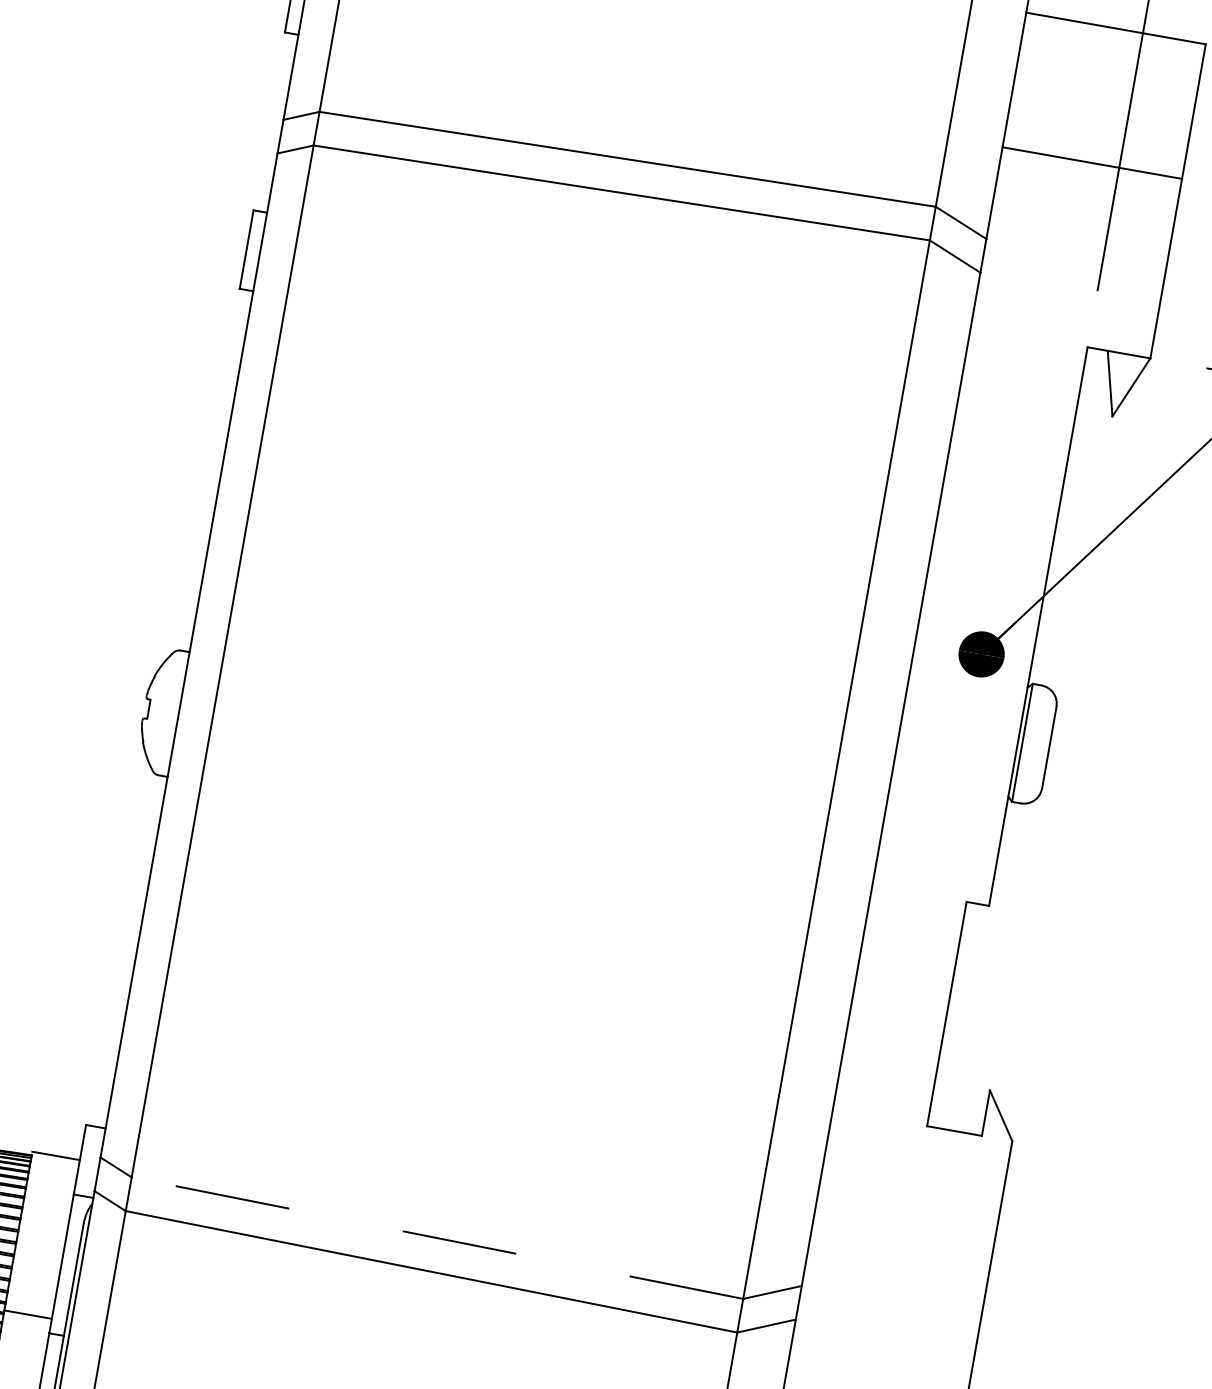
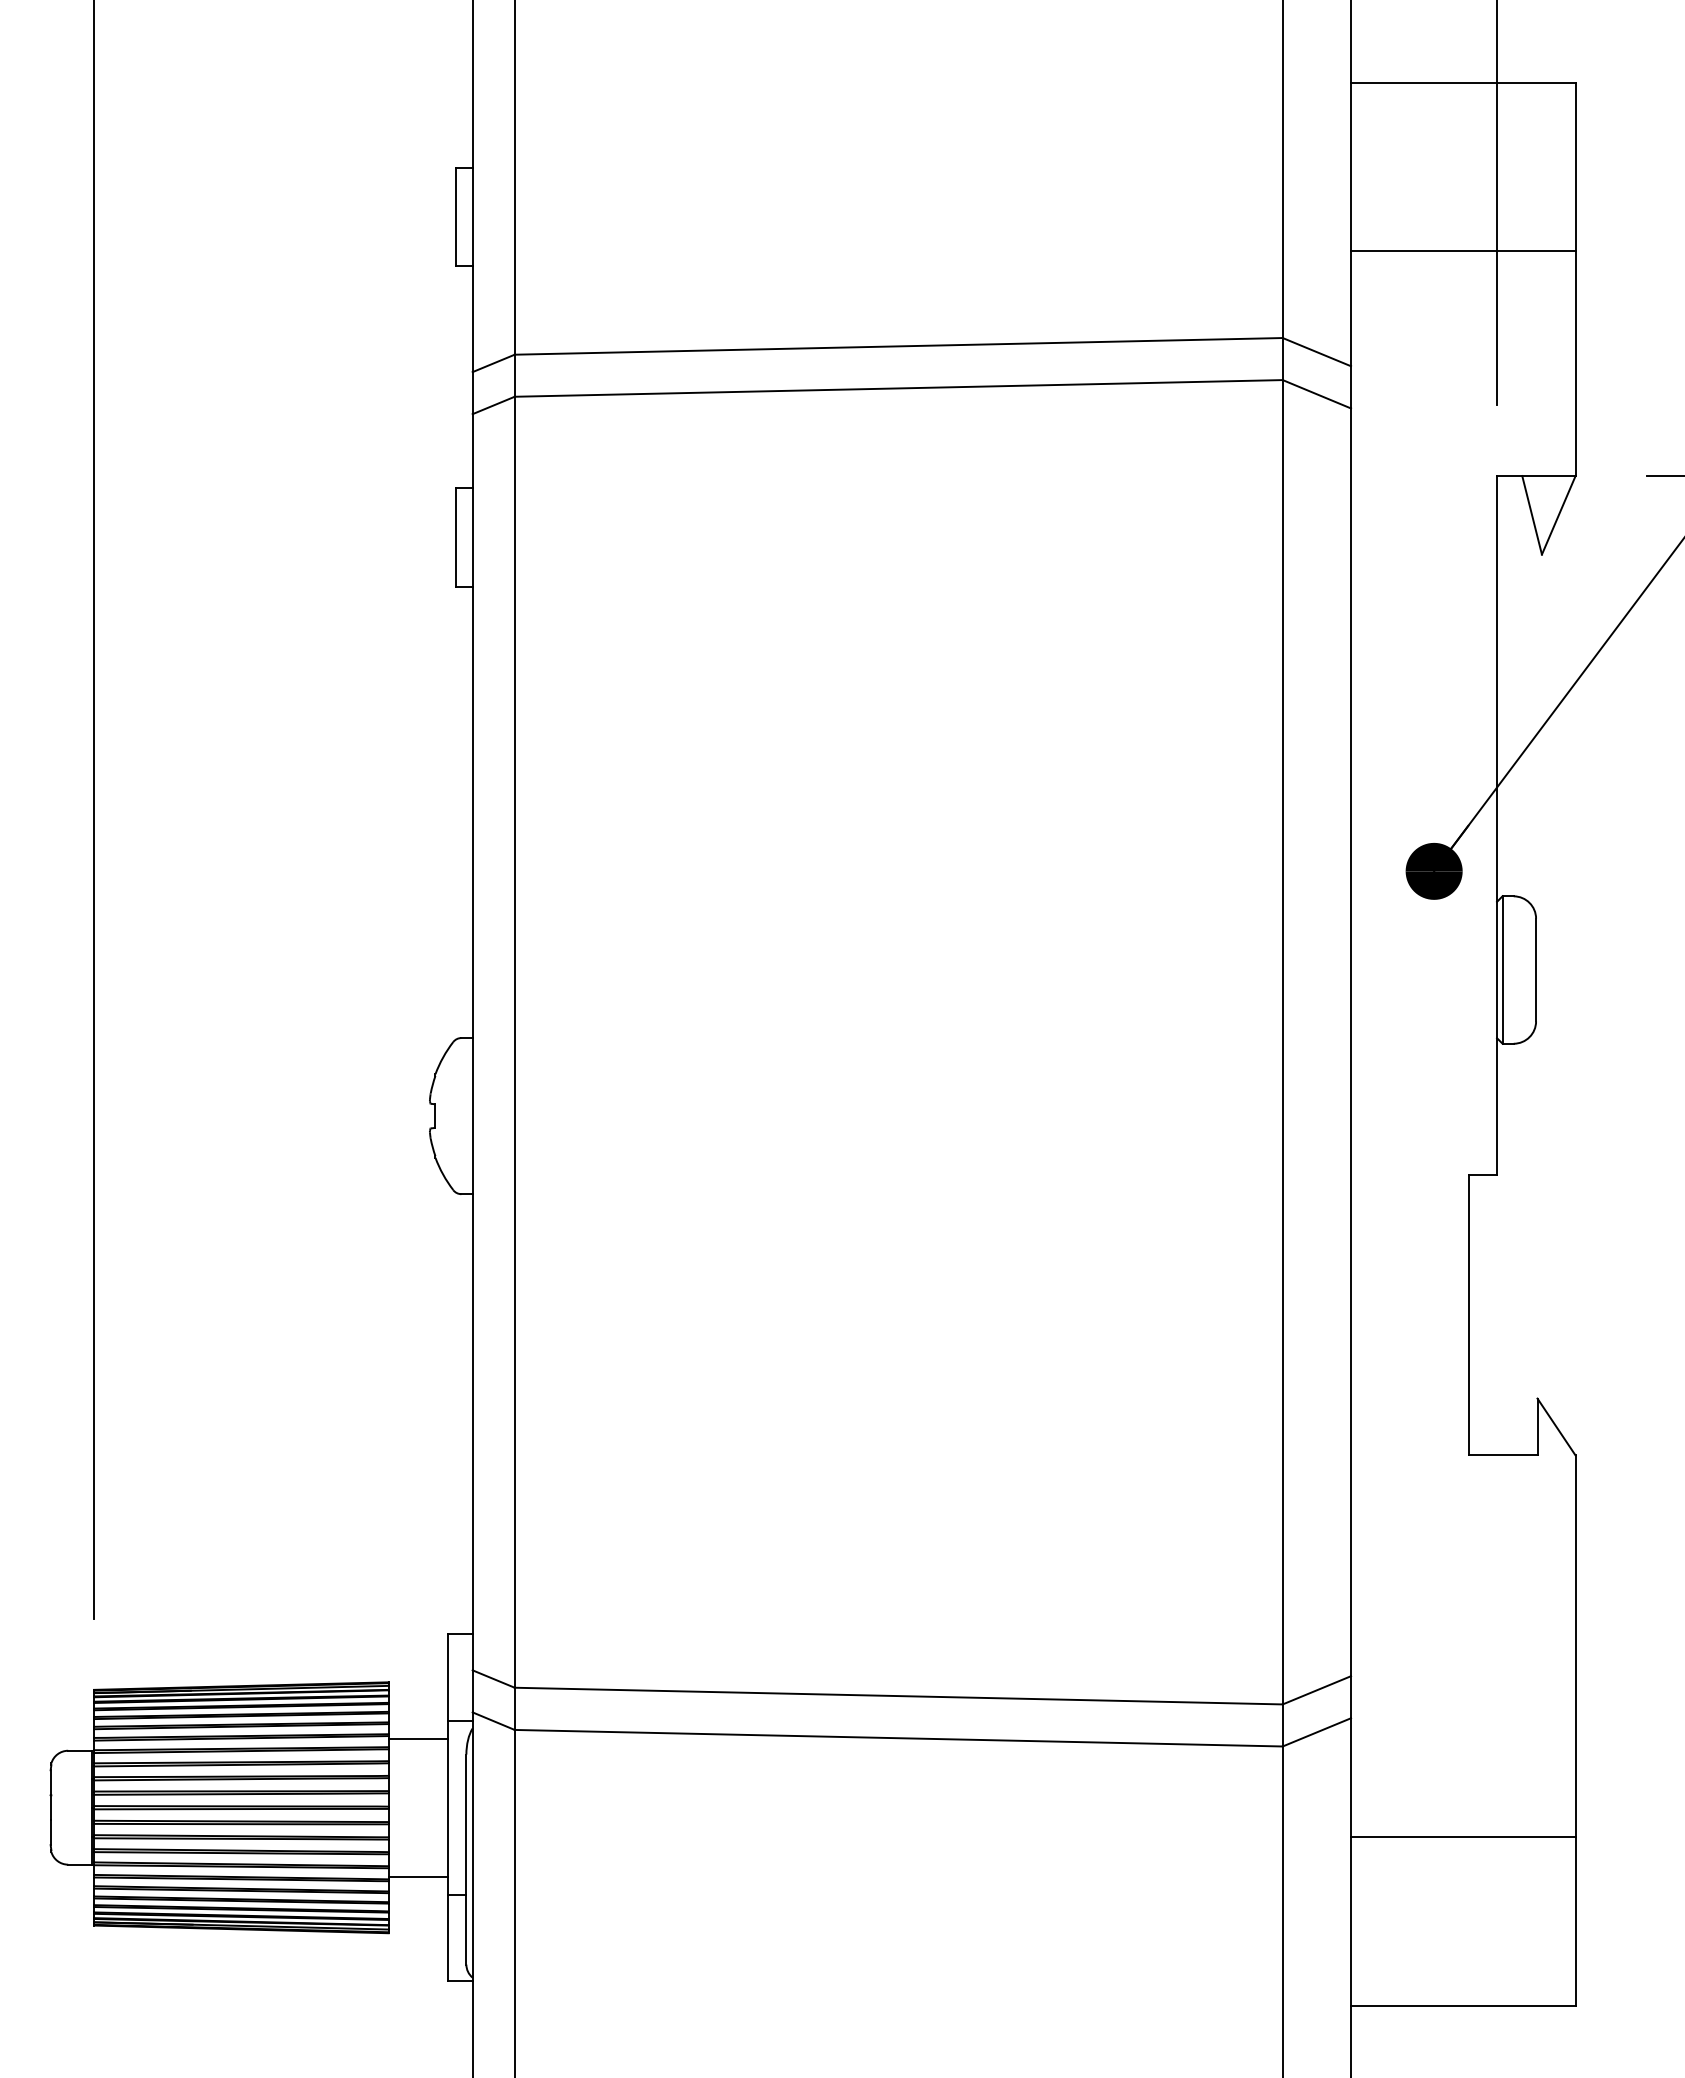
line: (56, 1155) -> (418, 1738), moved
line: (437, 1238) -> (898, 1696), dashed -> solid

